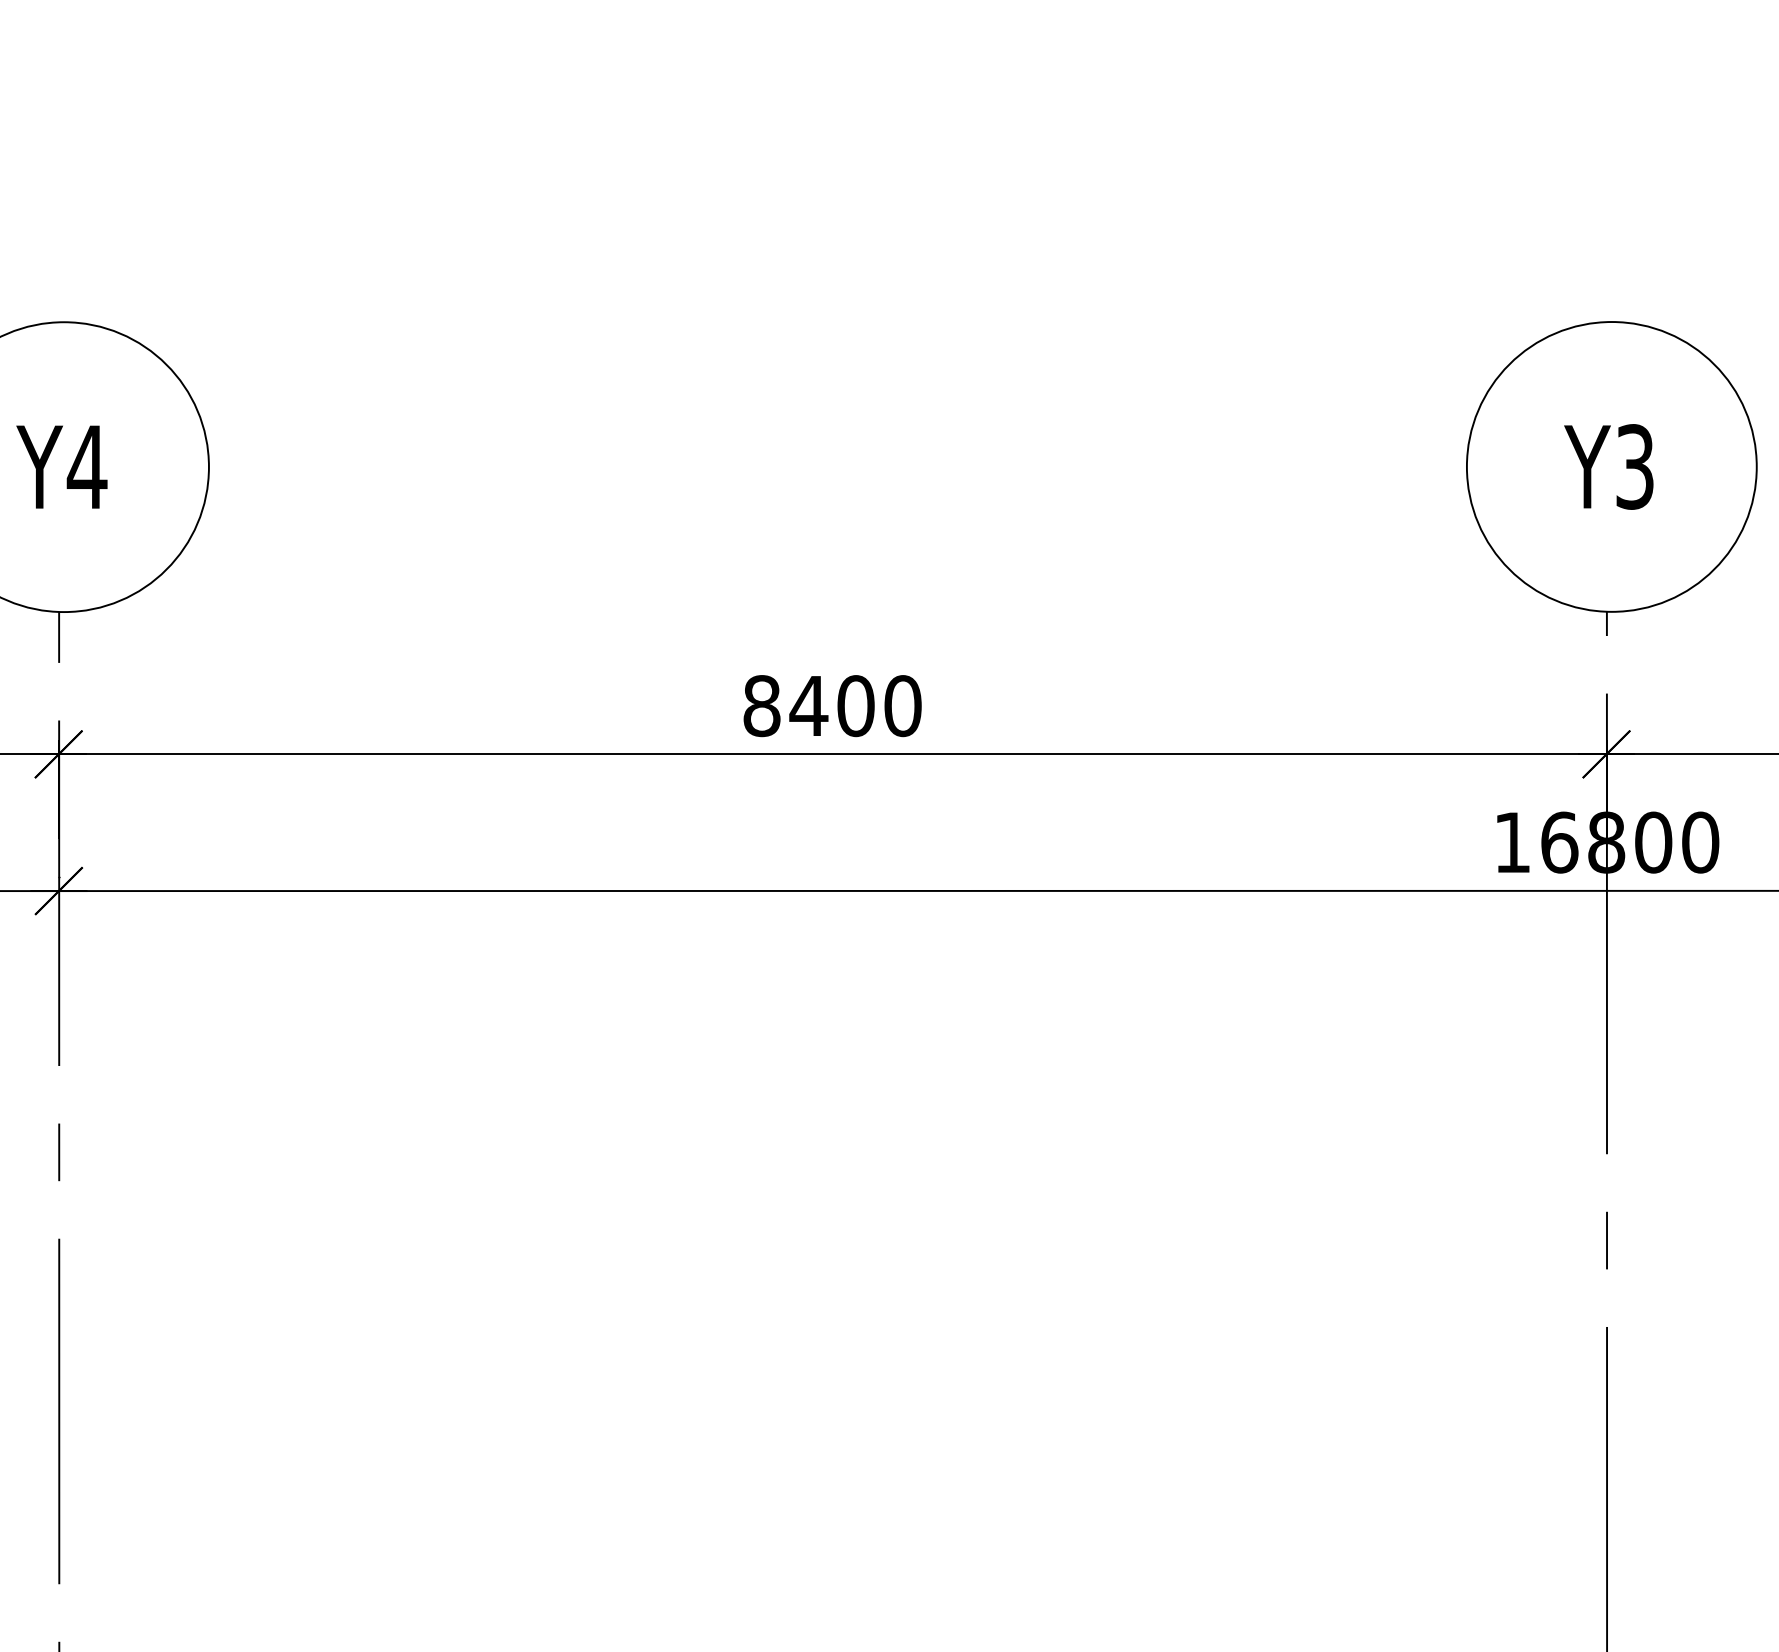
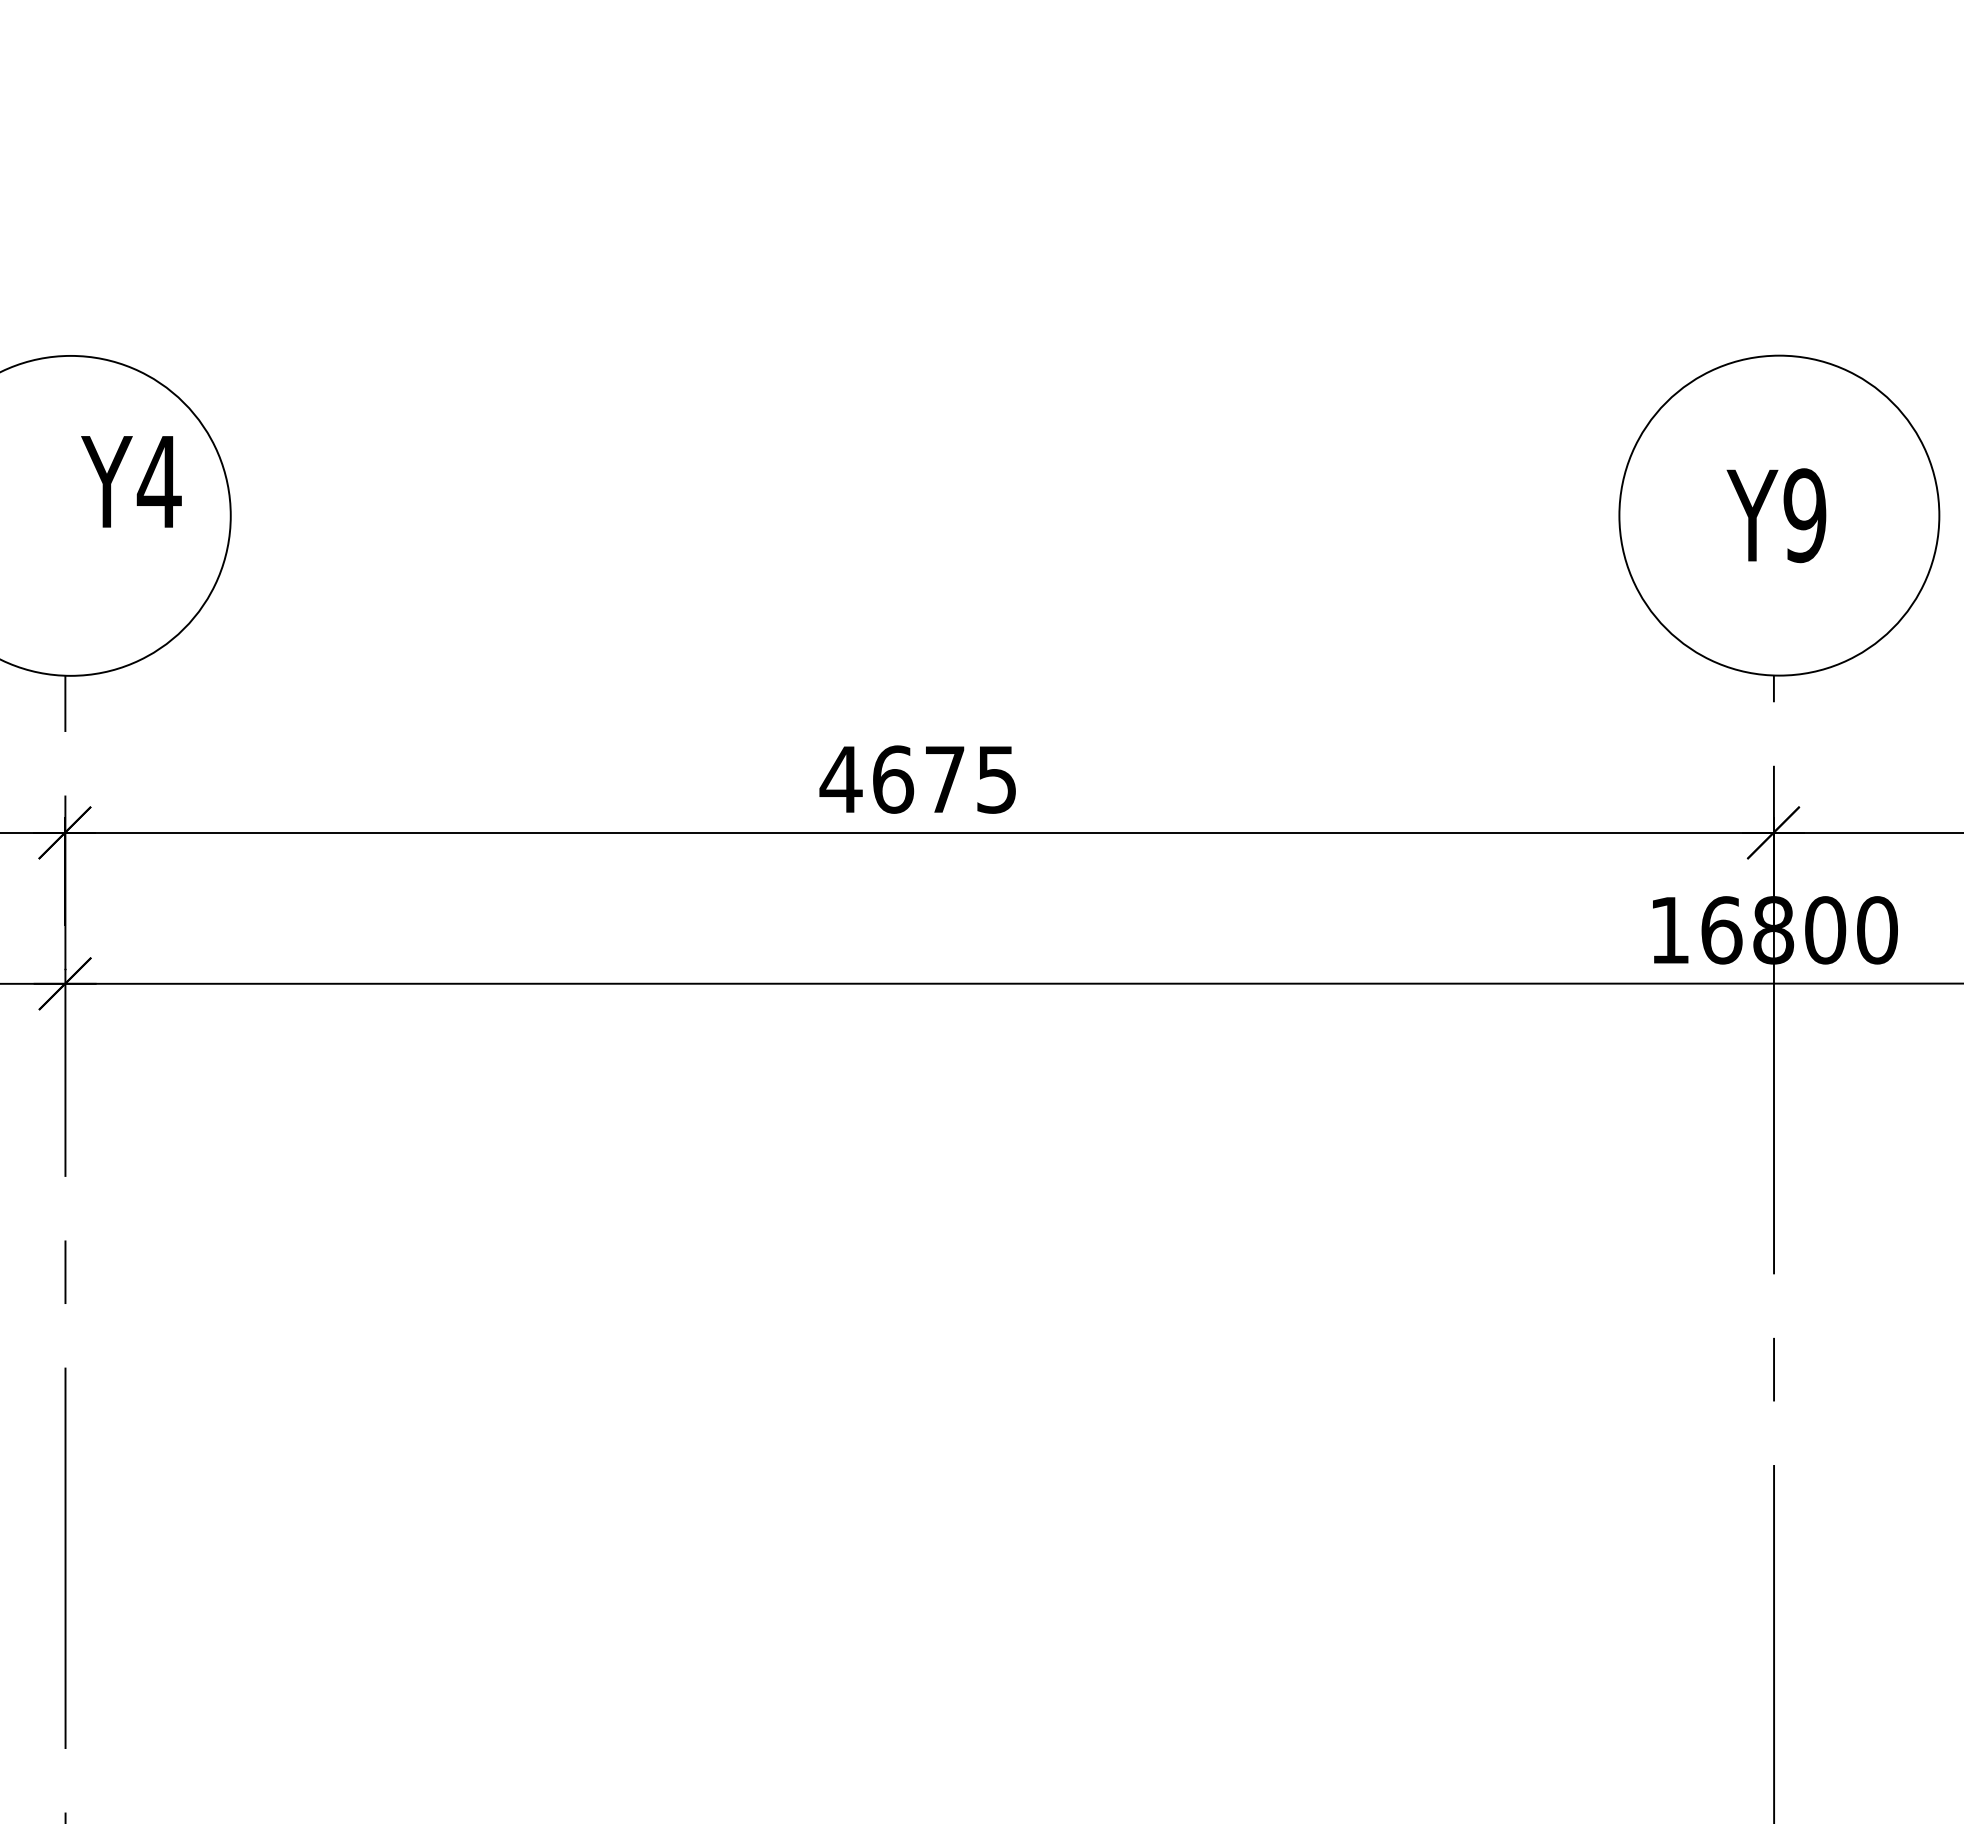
text: (61, 466) -> (131, 481), moved
text: (1634, 466) -> (1804, 515), Y3 -> Y9
text: (831, 705) -> (918, 779), 8400 -> 4675

